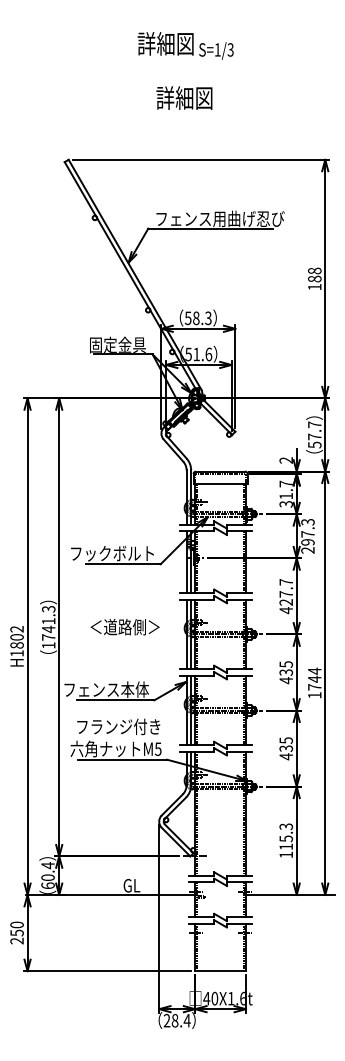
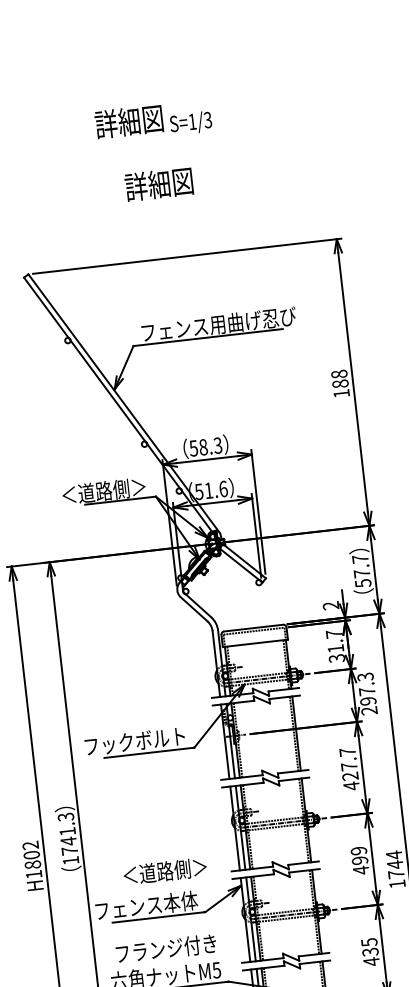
text: (110, 344) -> (103, 490), 固定金具 -> ＜道路側＞
text: (124, 627) -> (164, 871), moved
text: (285, 668) -> (358, 855), 435 -> 499

